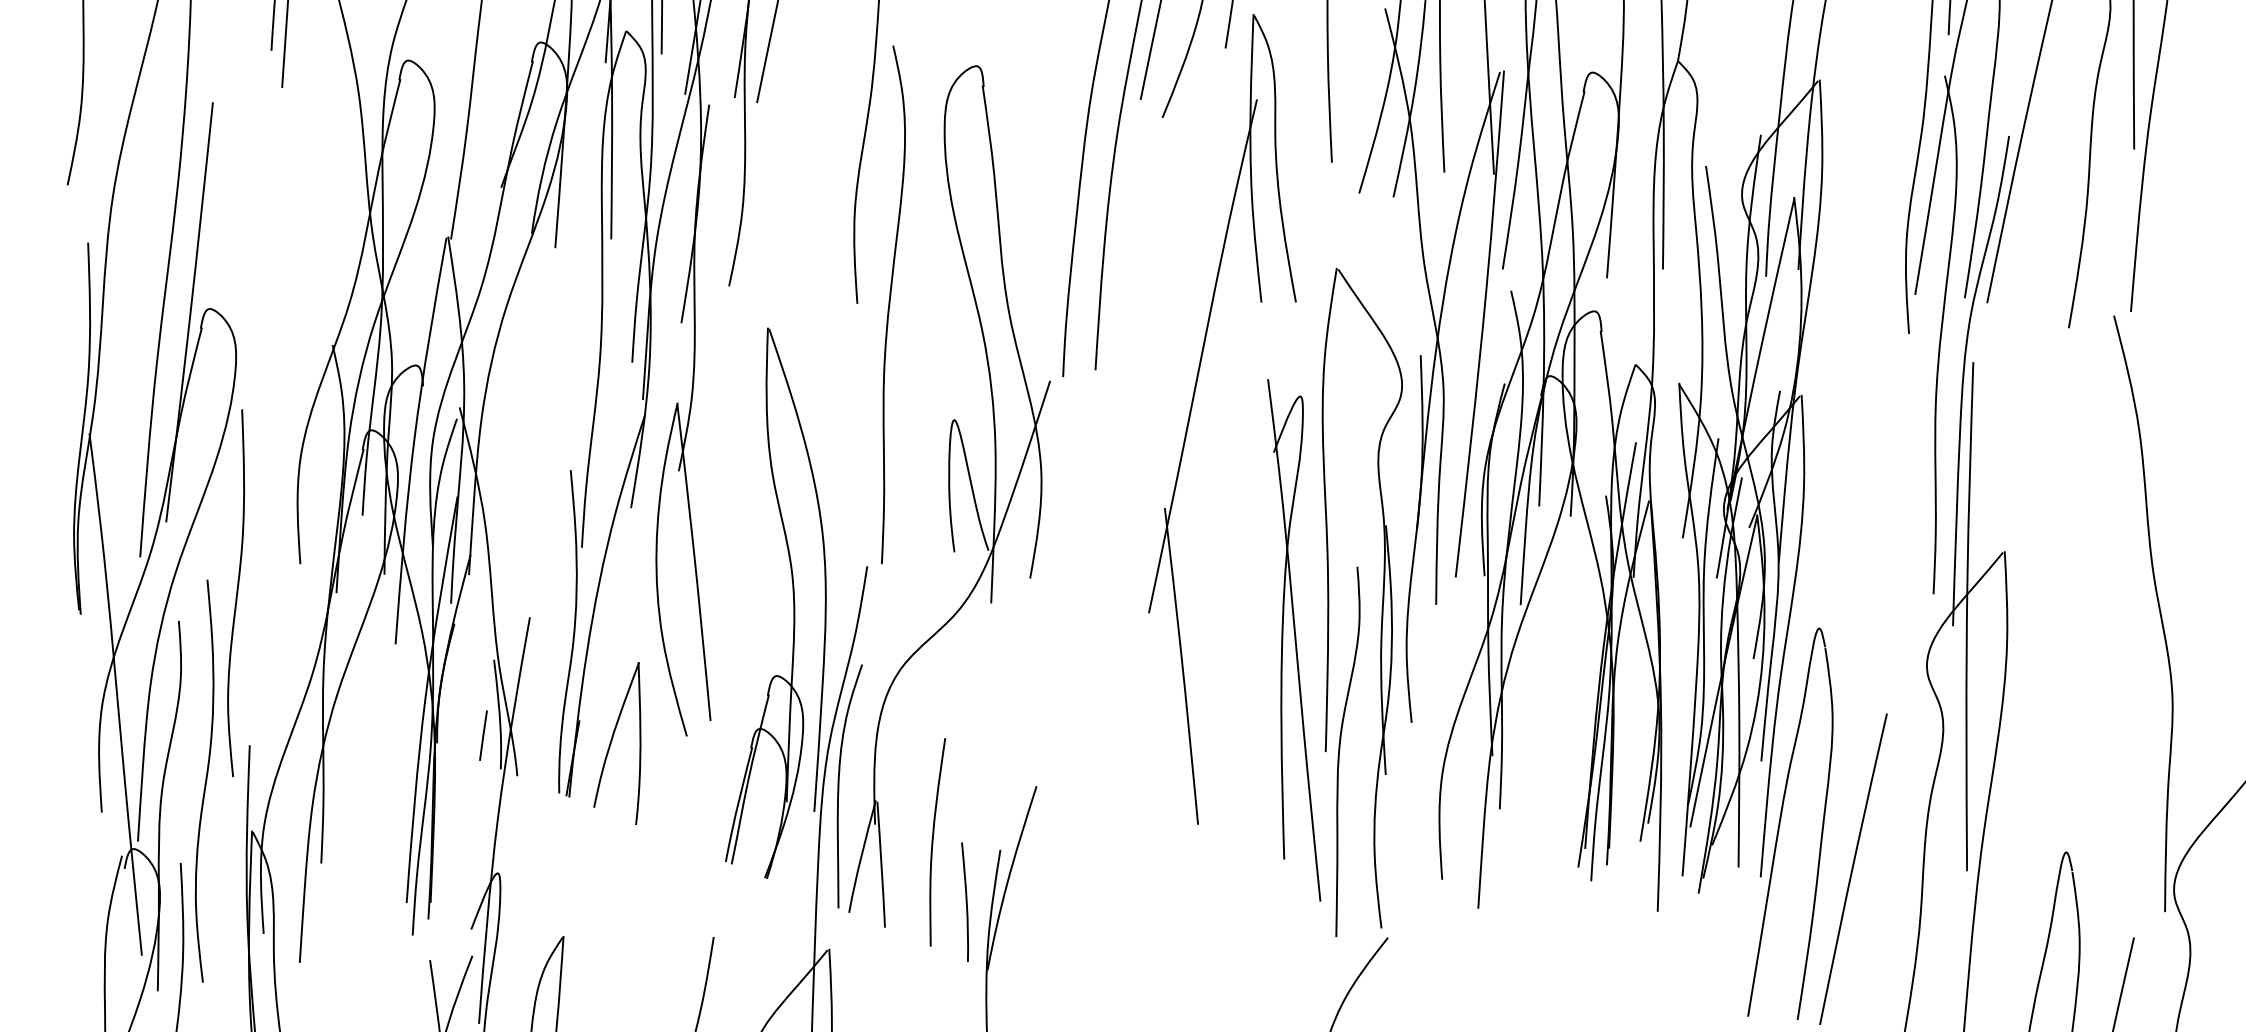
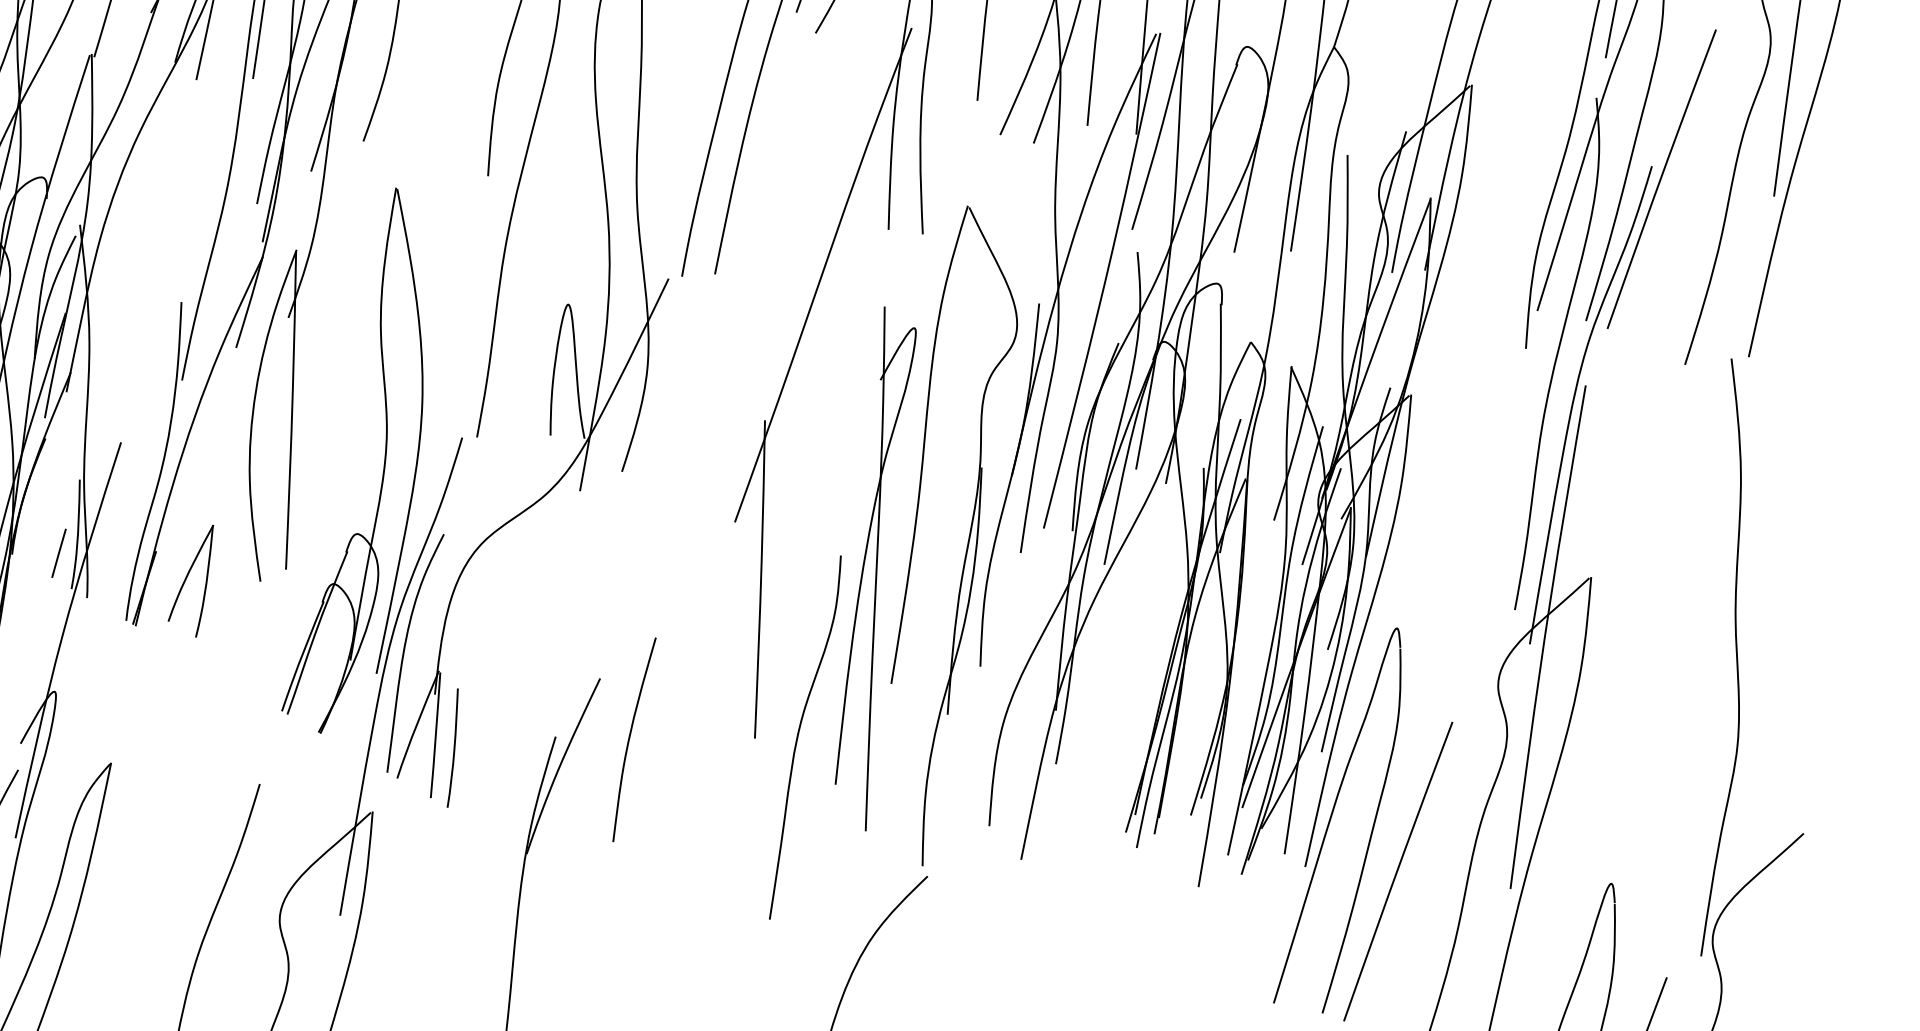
part: (617, 743) -> (190, 579), size x0.7
curve: (1340, 750) -> (799, 735), moved
curve: (933, 842) -> (630, 739), moved
curve: (965, 901) -> (453, 747), moved

